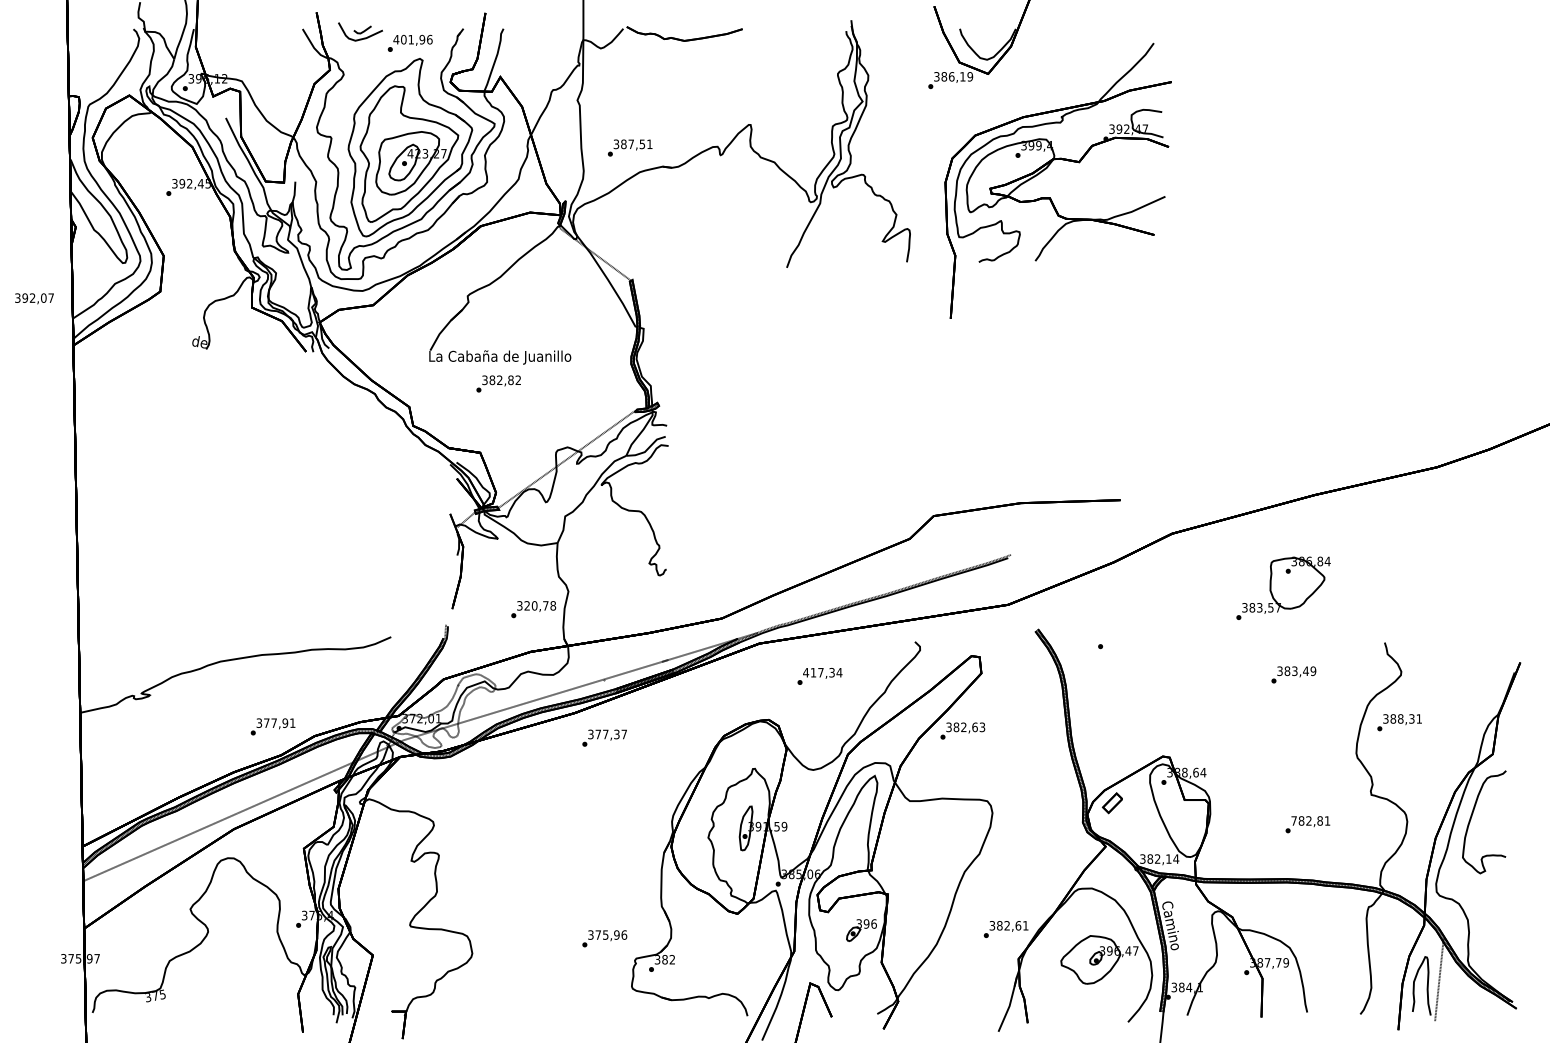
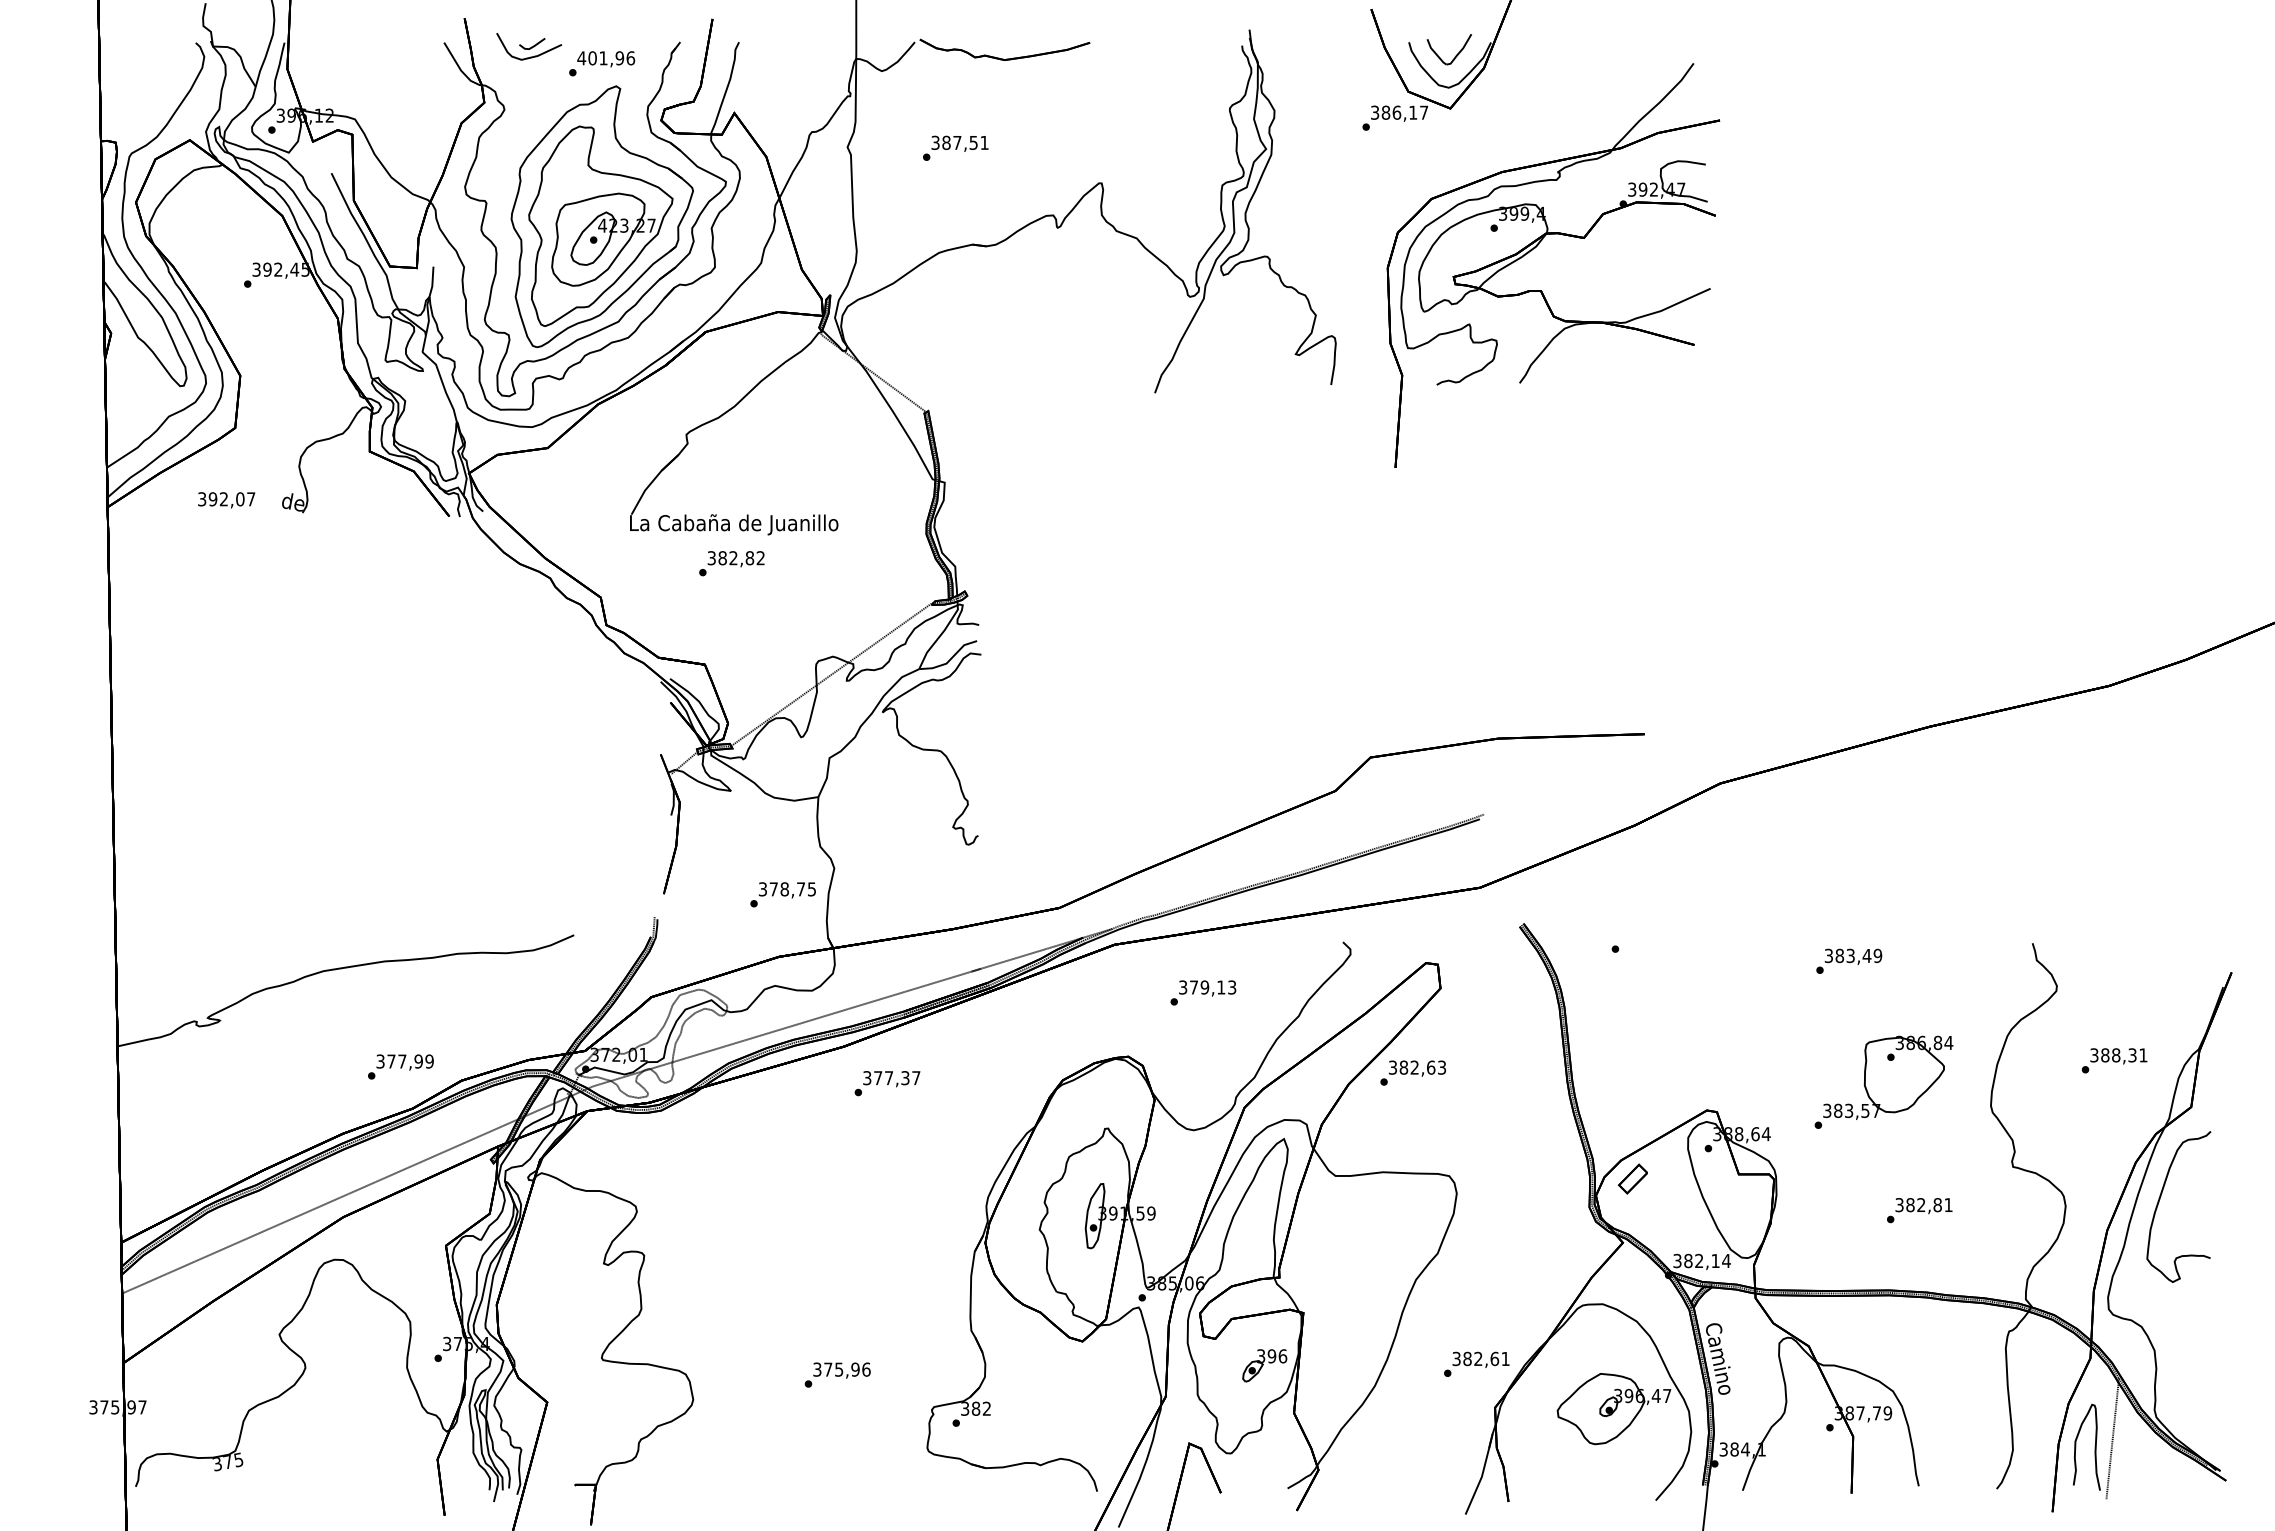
part: (991, 37) -> (1455, 55), added
text: (970, 76) -> (1424, 112), 386,19 -> 386,17
text: (630, 147) -> (956, 147), moved
text: (34, 298) -> (226, 499), moved
part: (1283, 587) -> (1883, 1081), moved
text: (540, 605) -> (793, 888), 320,78 -> 378,75
text: (822, 672) -> (1207, 987), 417,34 -> 379,13
text: (1293, 674) -> (1848, 960), moved
text: (292, 722) -> (429, 1060), 377,91 -> 377,99
text: (1399, 722) -> (2114, 1060), moved
text: (1293, 820) -> (1898, 1204), 782,81 -> 382,81
text: (604, 938) -> (837, 1374), moved

